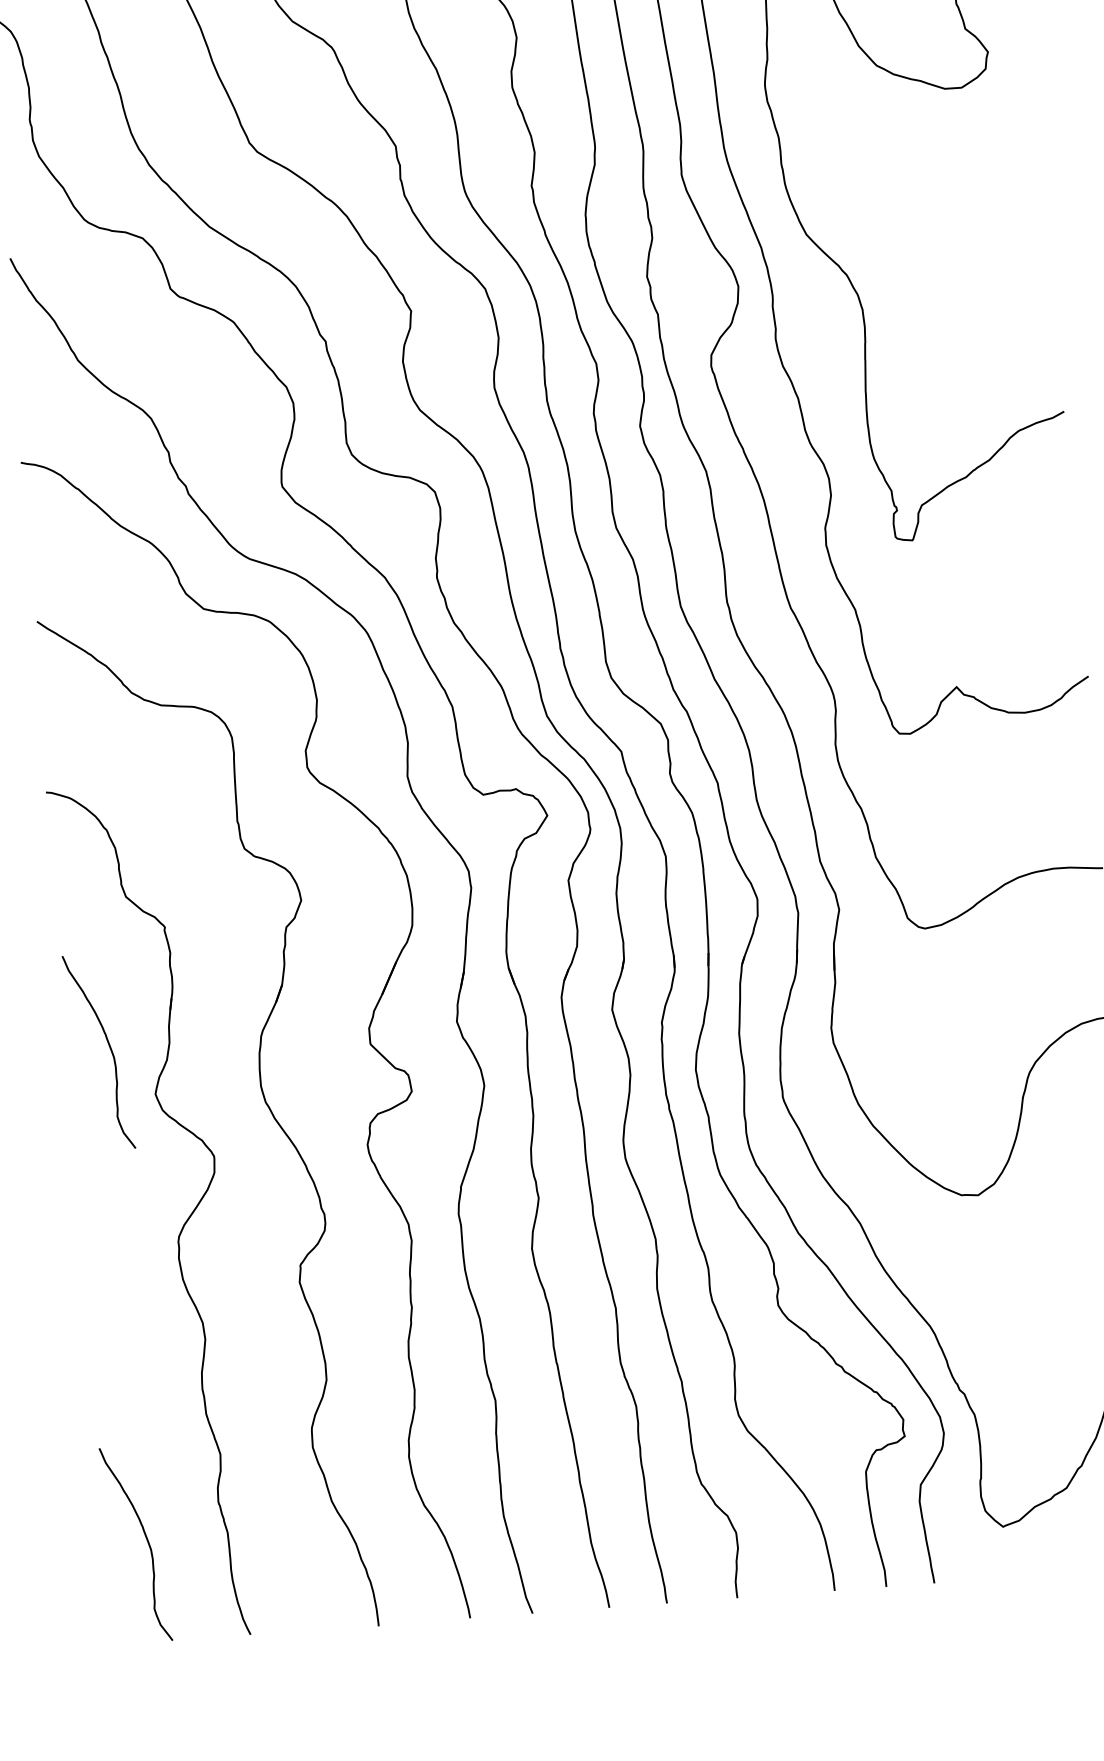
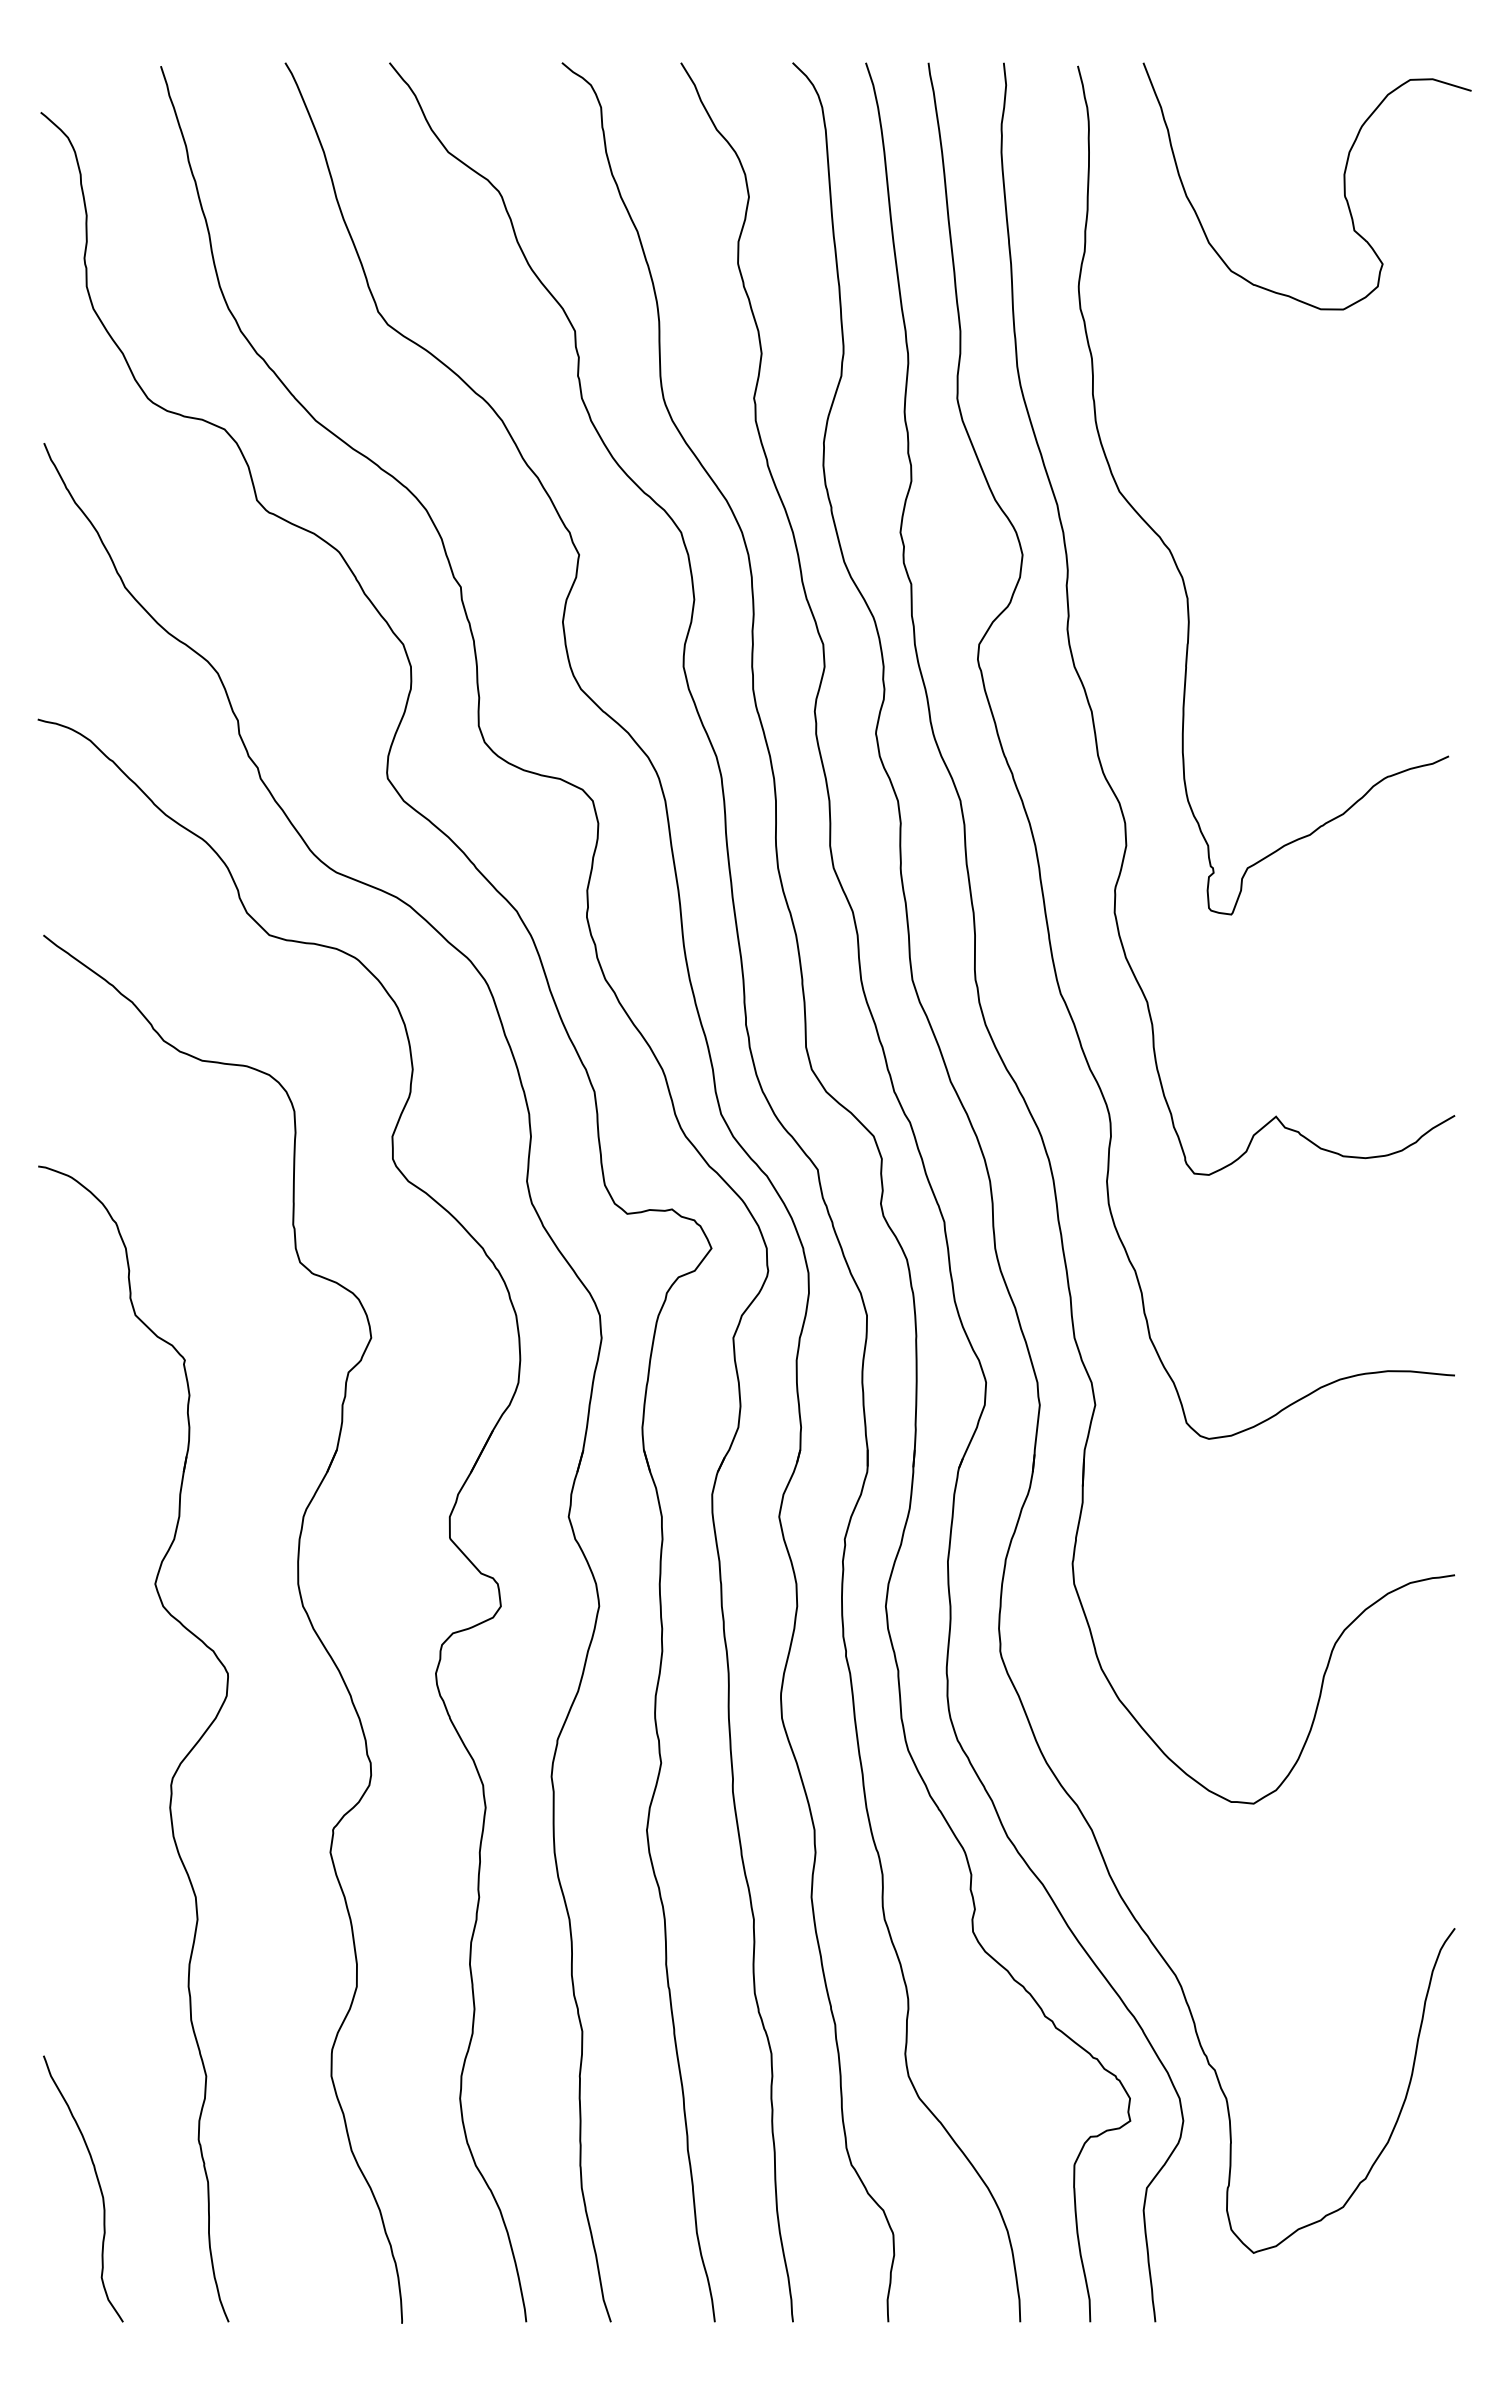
curve: (109, 1046) -> (97, 1515), removed

